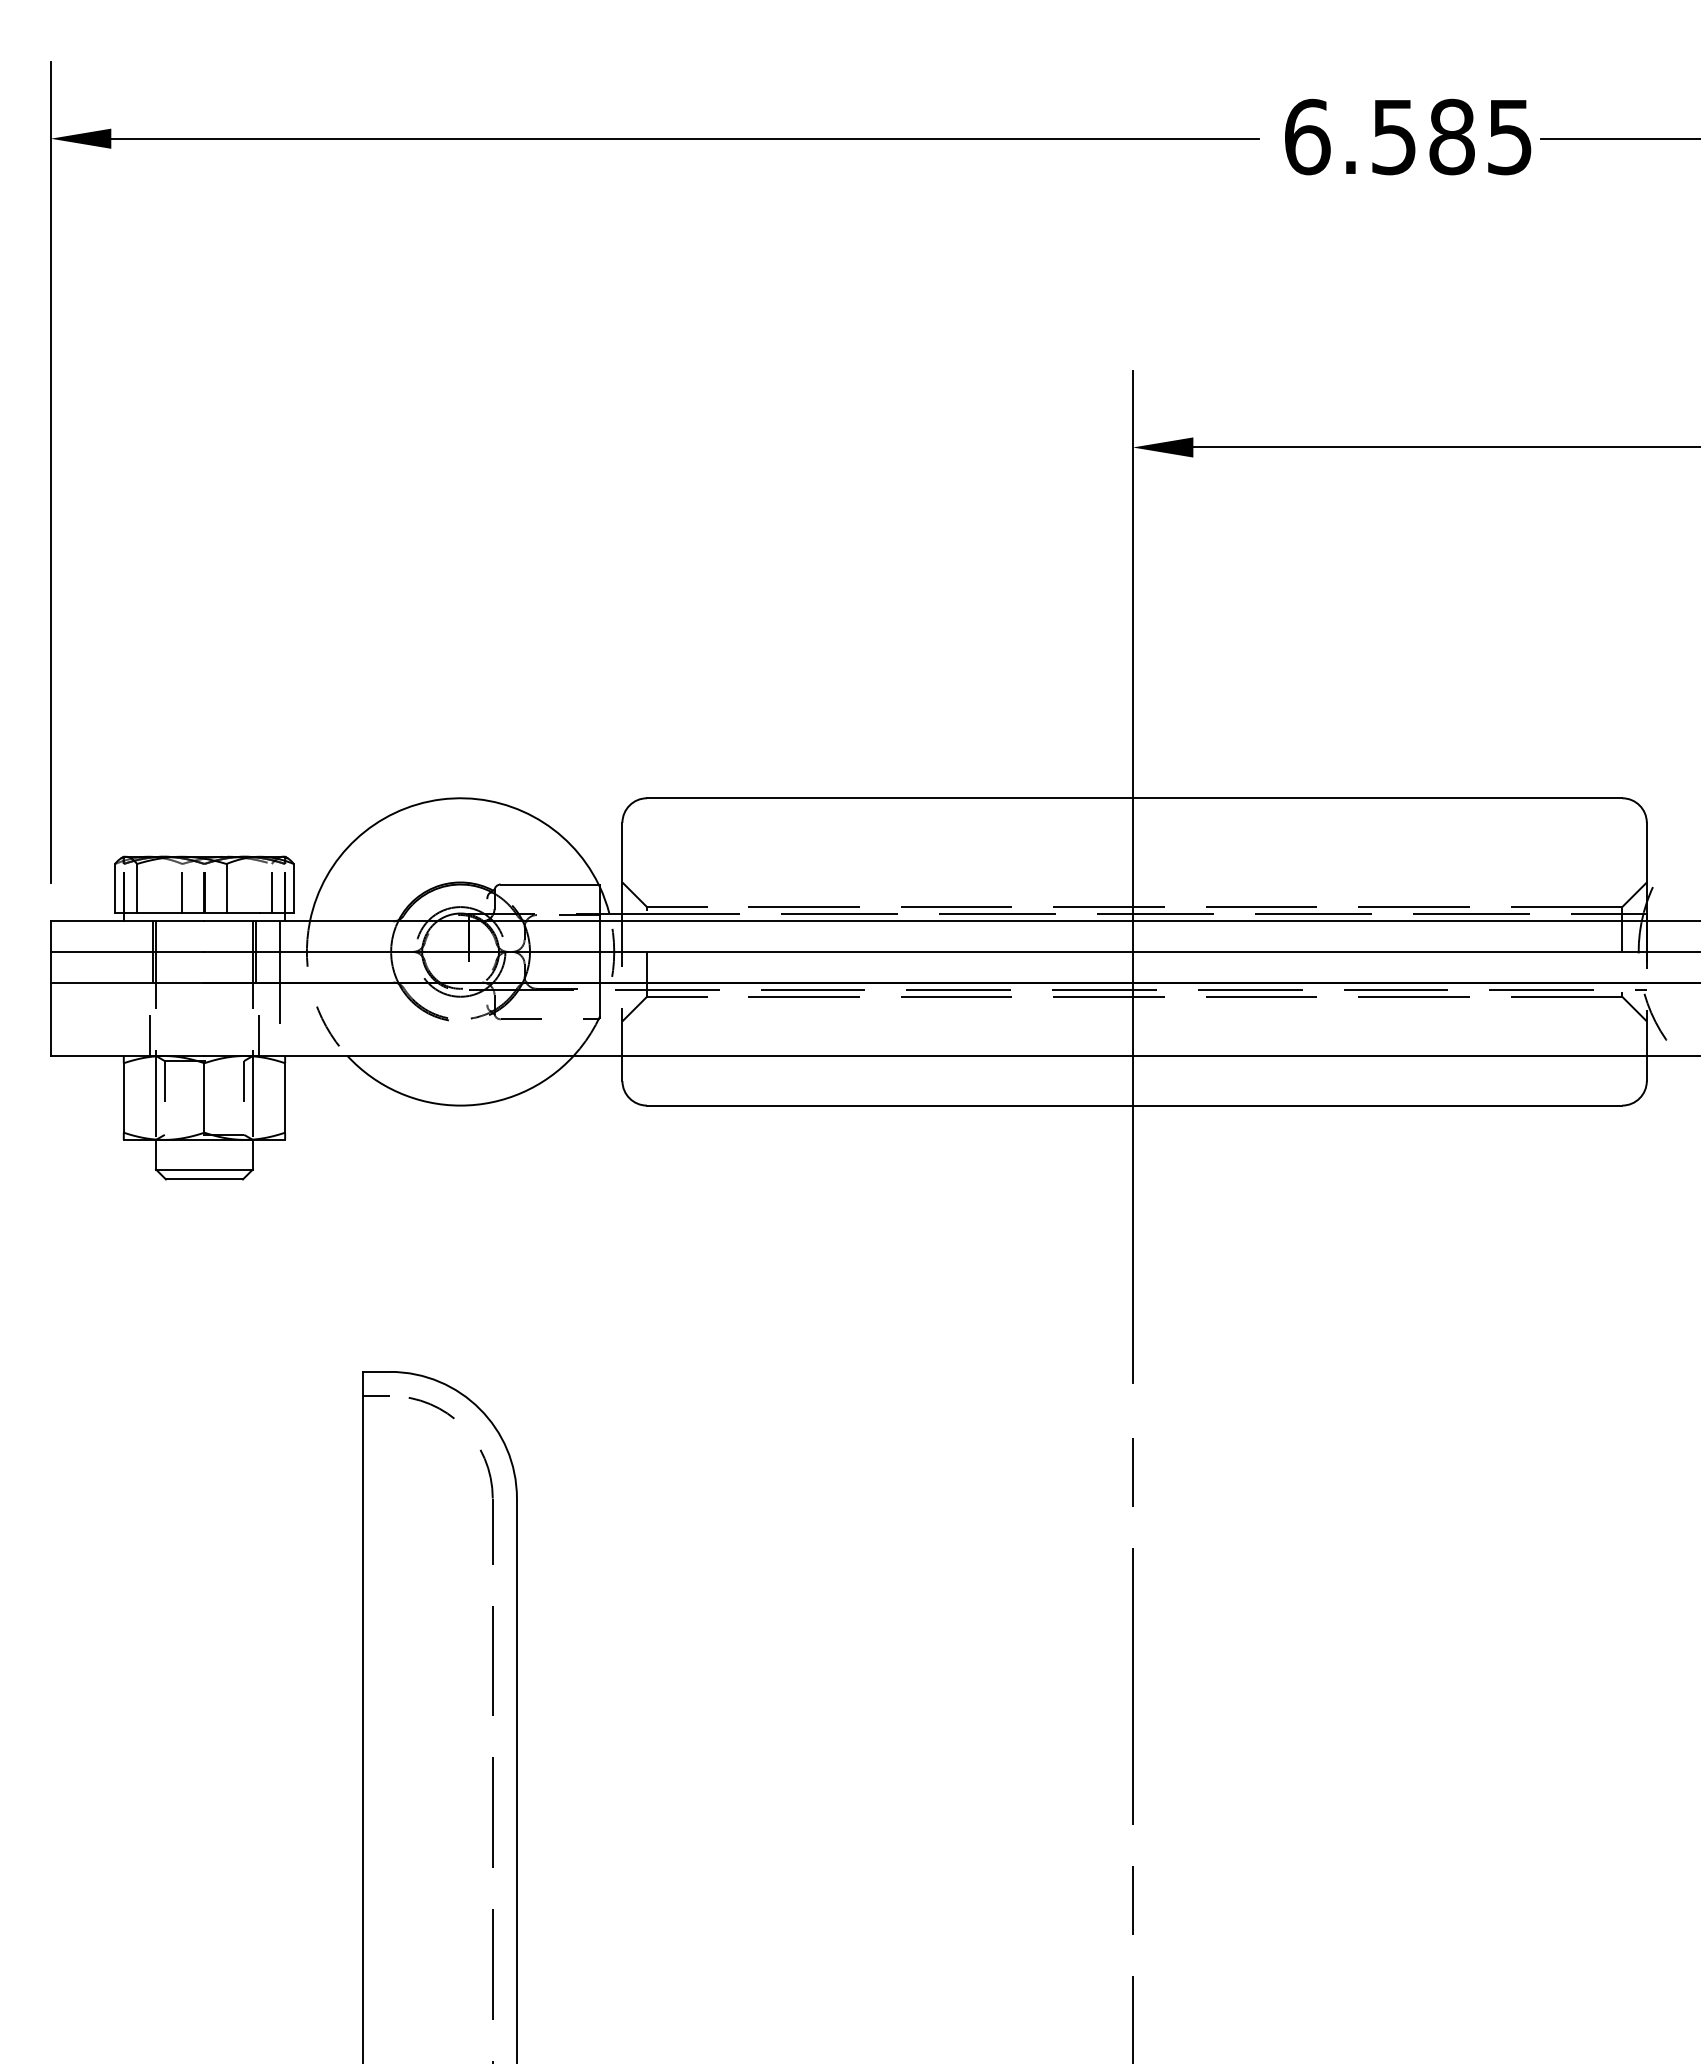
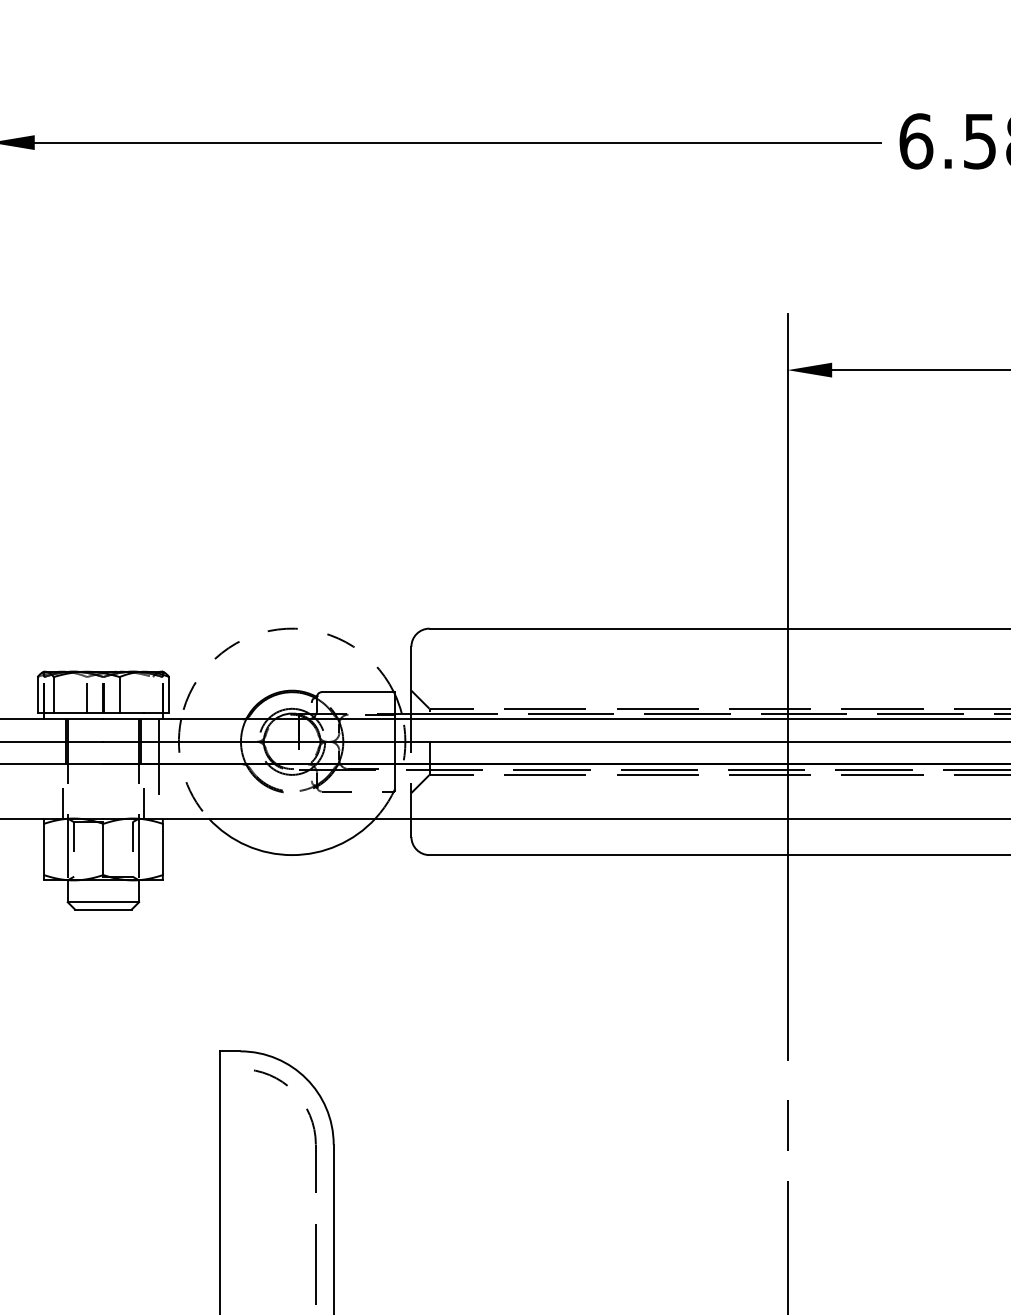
arc: (441, 799) -> (278, 629), solid -> dashed
line: (271, 888) -> (152, 695), removed
line: (376, 1396) -> (230, 1069), removed

